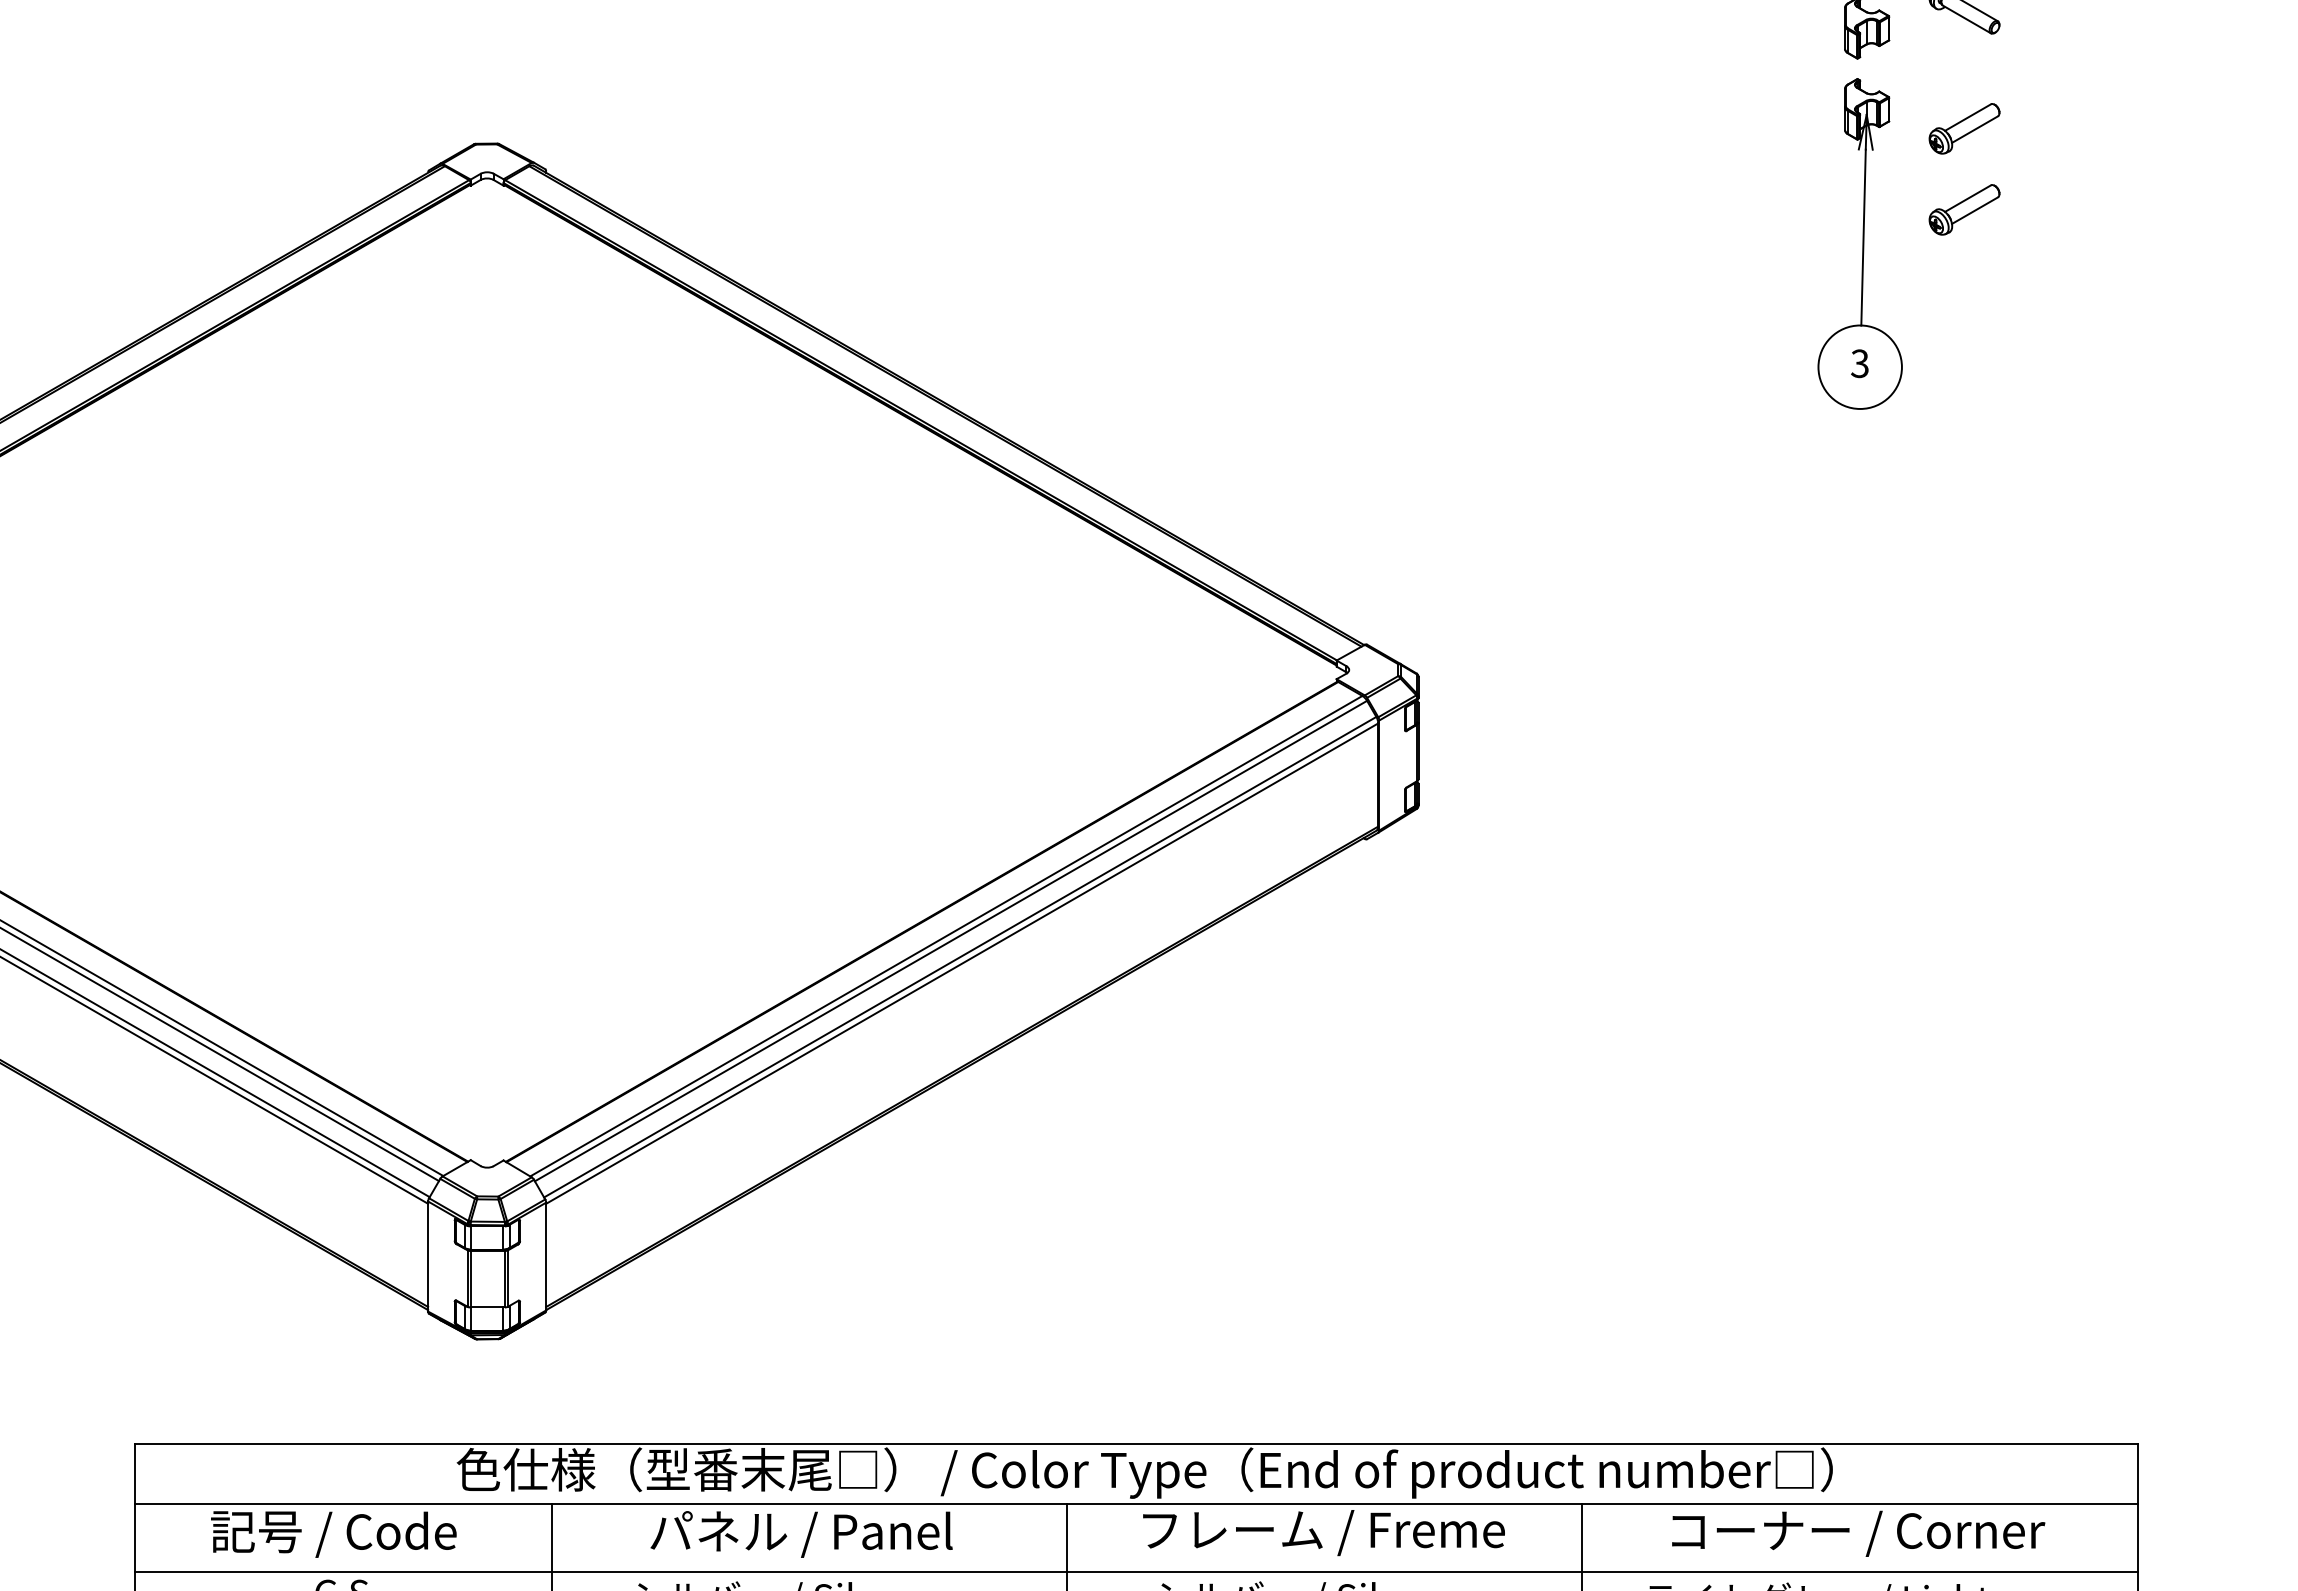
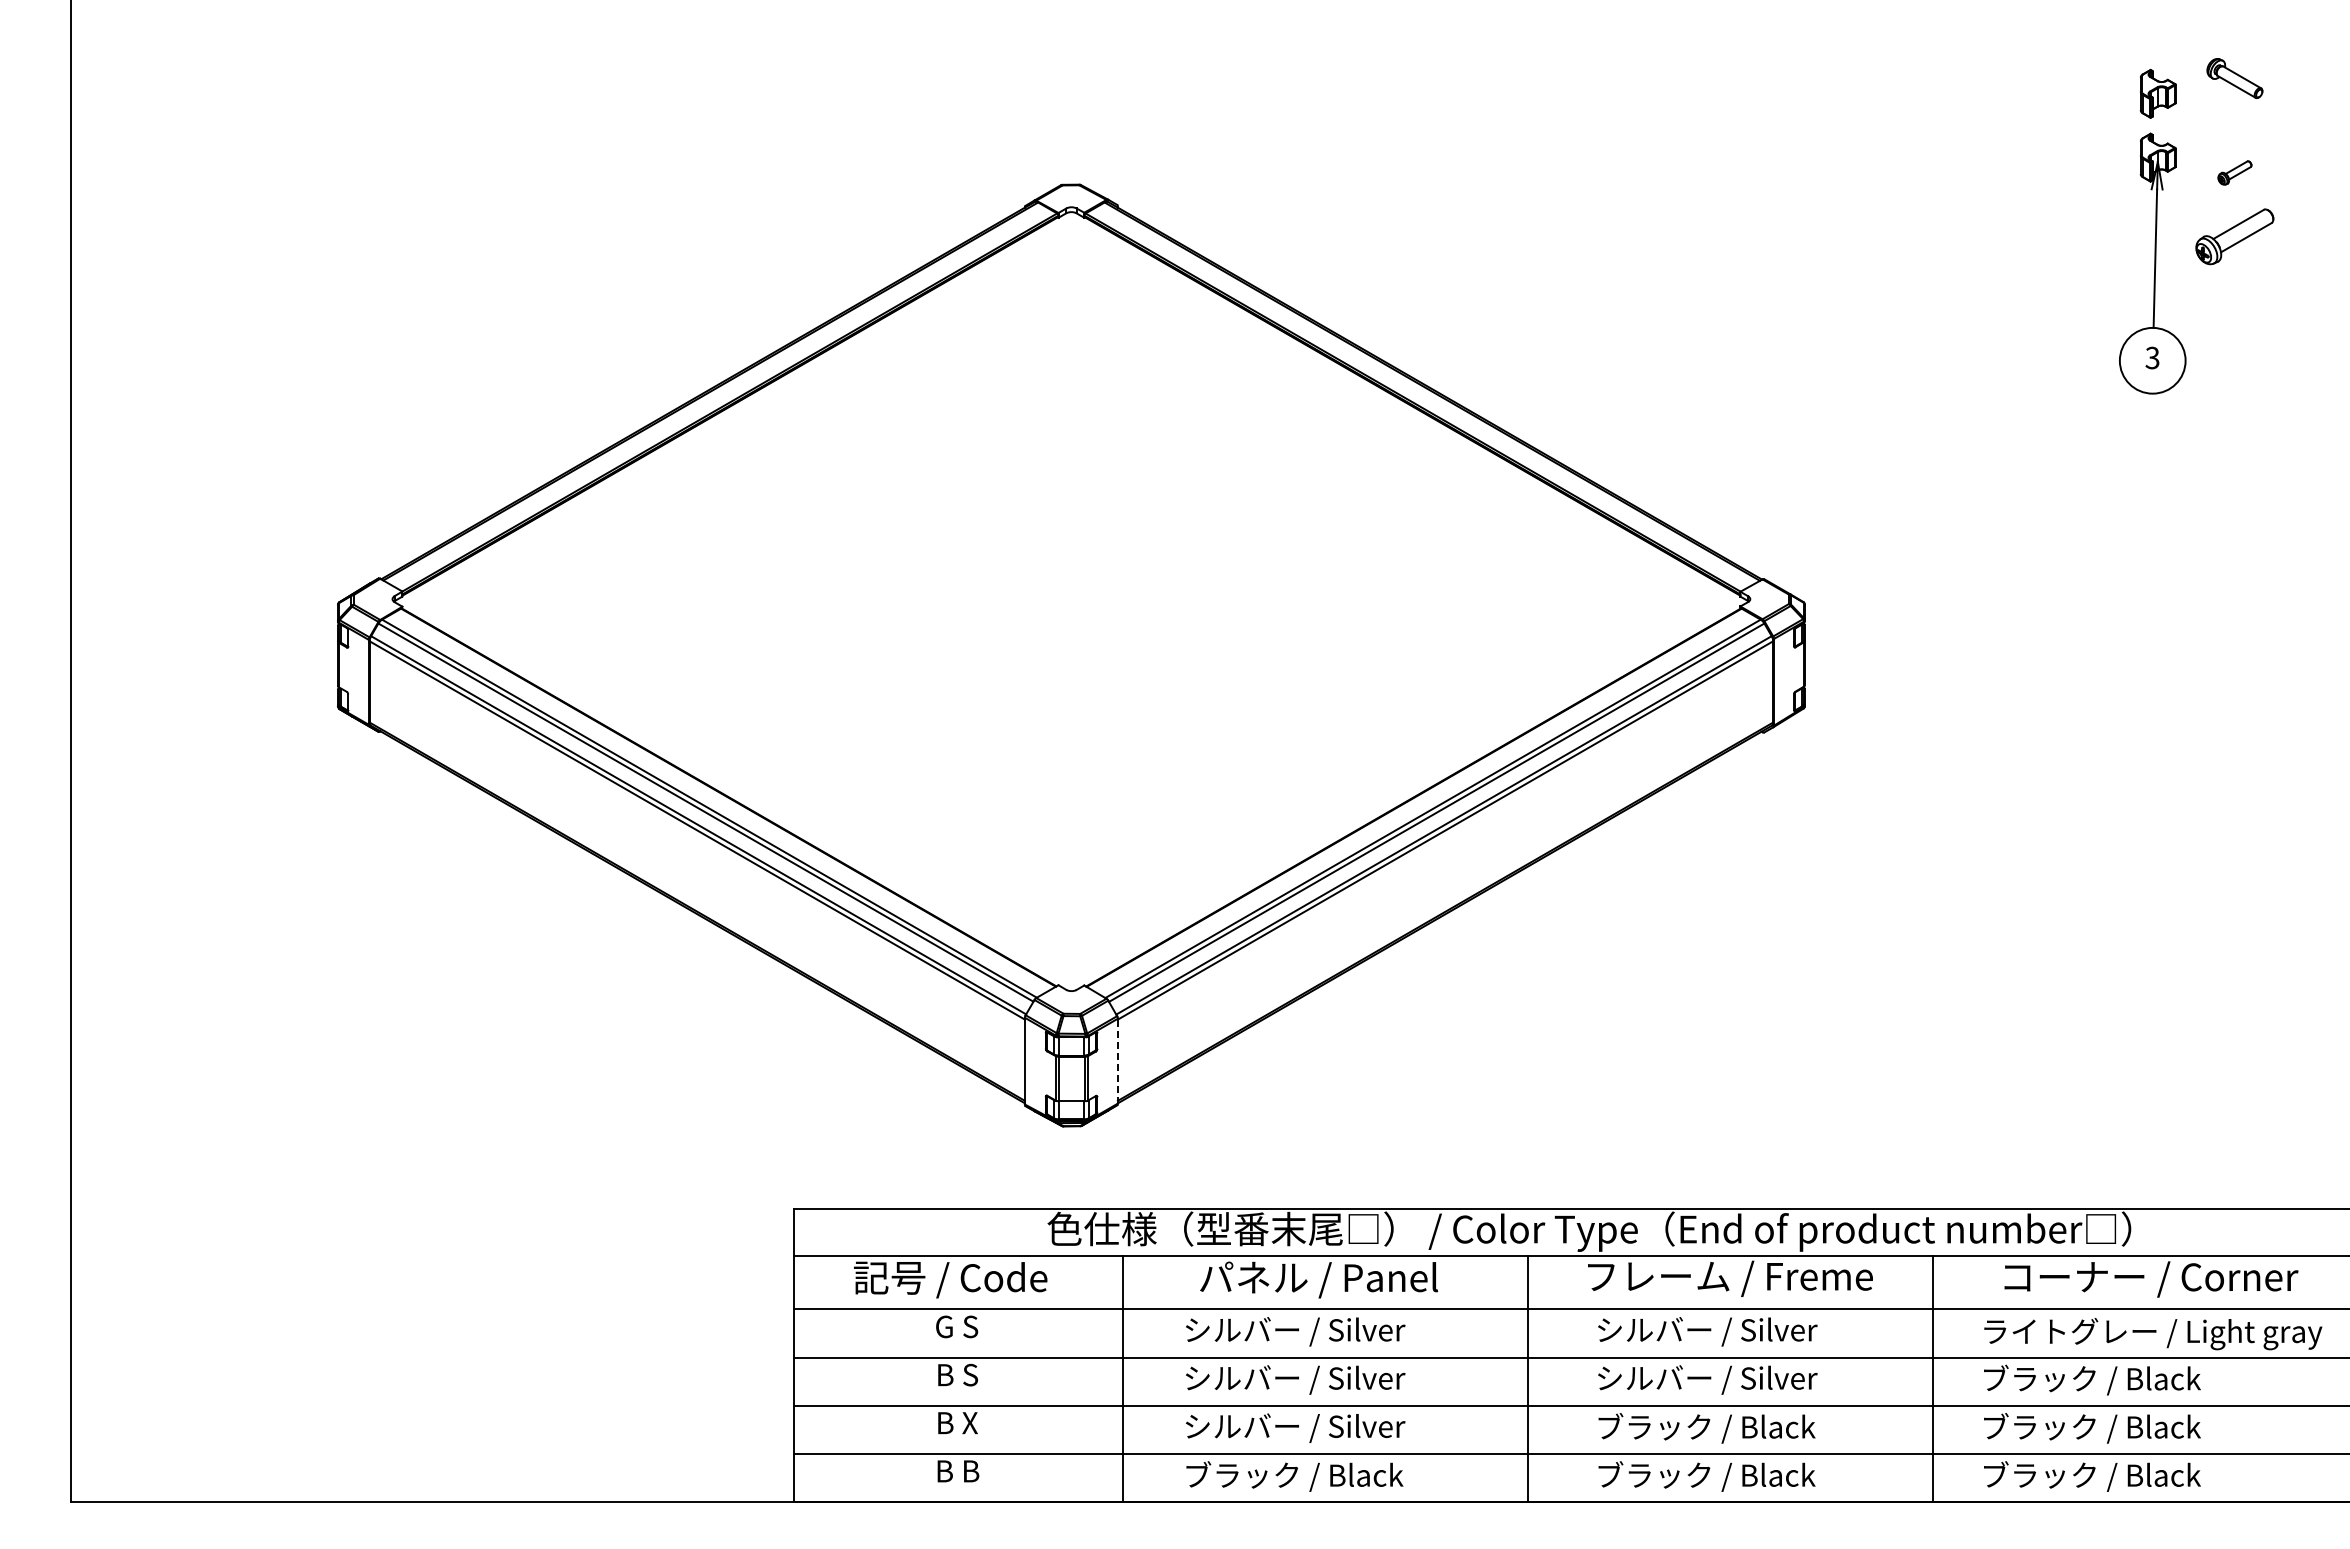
part: (1964, 128) -> (2234, 172), size x0.6
part: (1964, 209) -> (2234, 236), size x1.4
line: (545, 1255) -> (1117, 1060), solid -> dashed

